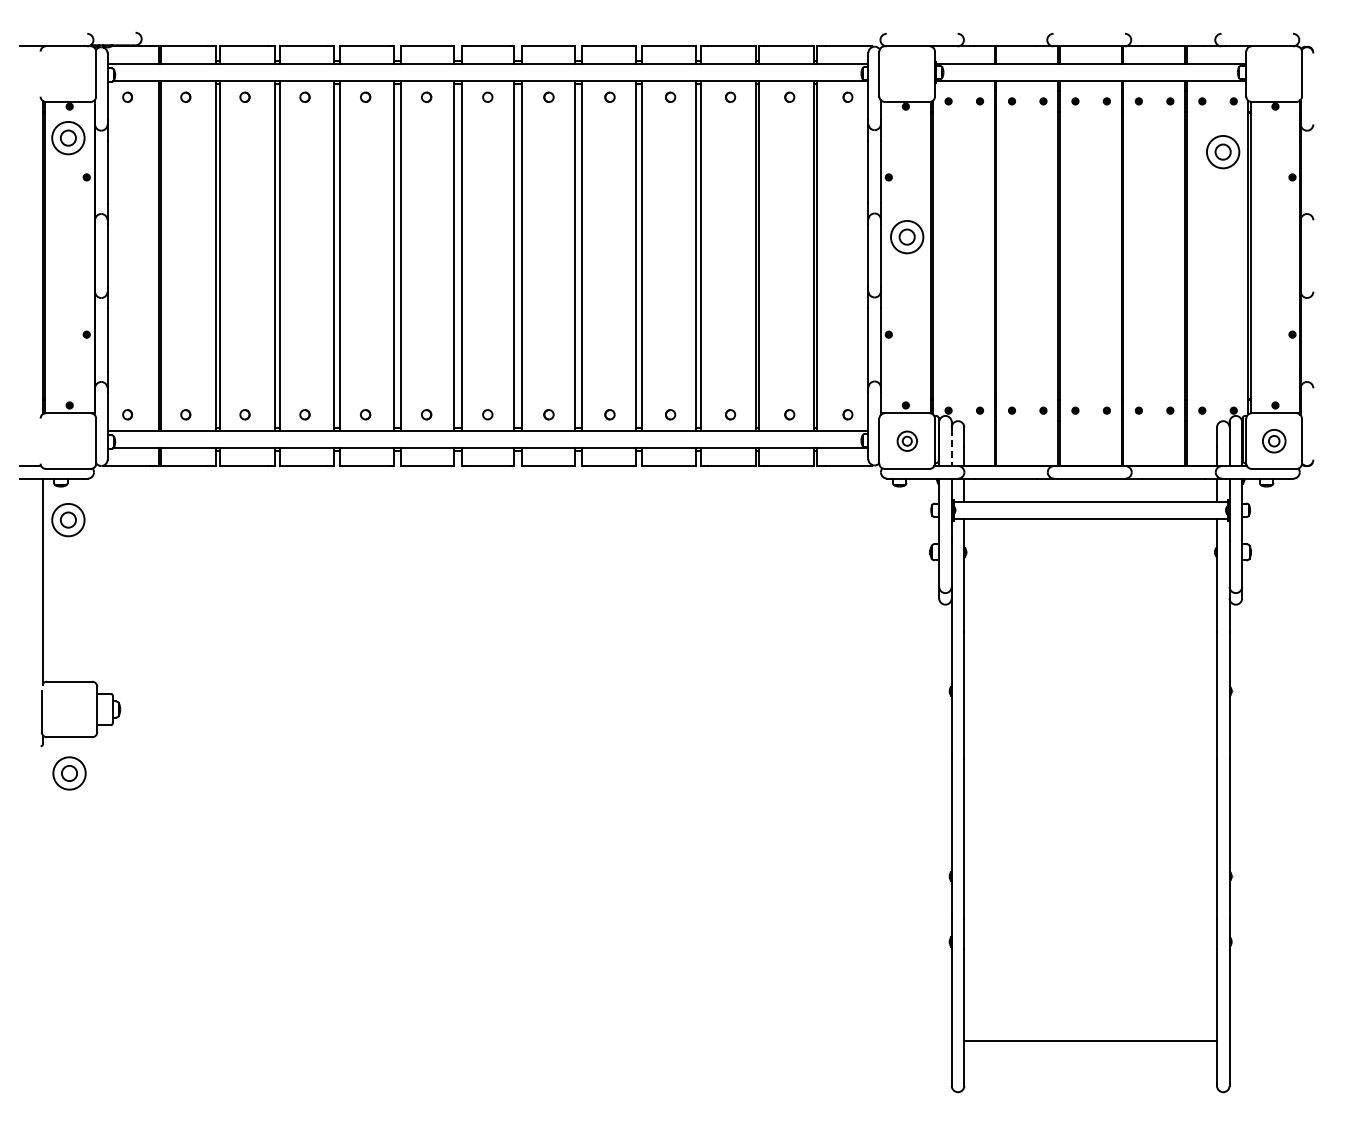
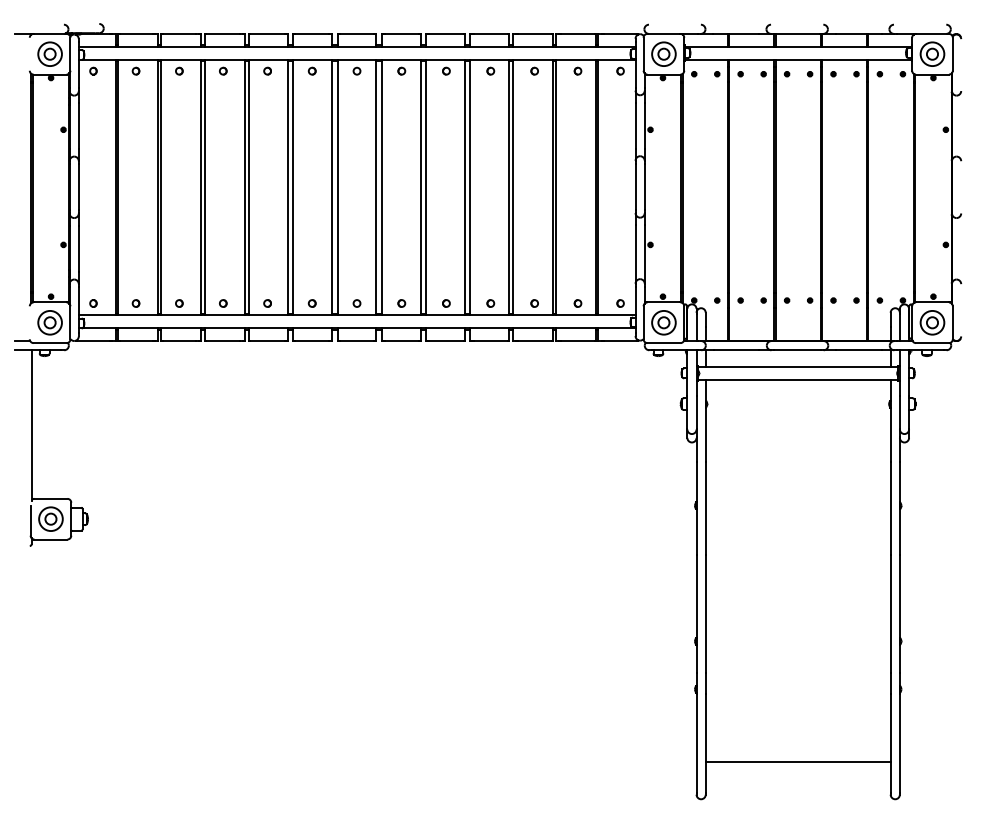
part: (68, 138) -> (50, 54), moved
part: (1223, 152) -> (932, 54), moved
part: (907, 237) -> (664, 54), moved
part: (907, 441) -> (664, 323), size x1.67
part: (1274, 441) -> (932, 323), size x1.43
line: (951, 447) -> (696, 327), dashed -> solid
part: (68, 520) -> (50, 323), moved
part: (69, 773) -> (50, 519), moved

